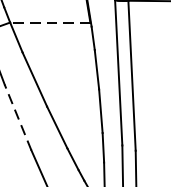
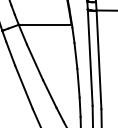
line: (50, 22) -> (45, 24), dashed -> solid
line: (17, 116) -> (23, 86), dashed -> solid

